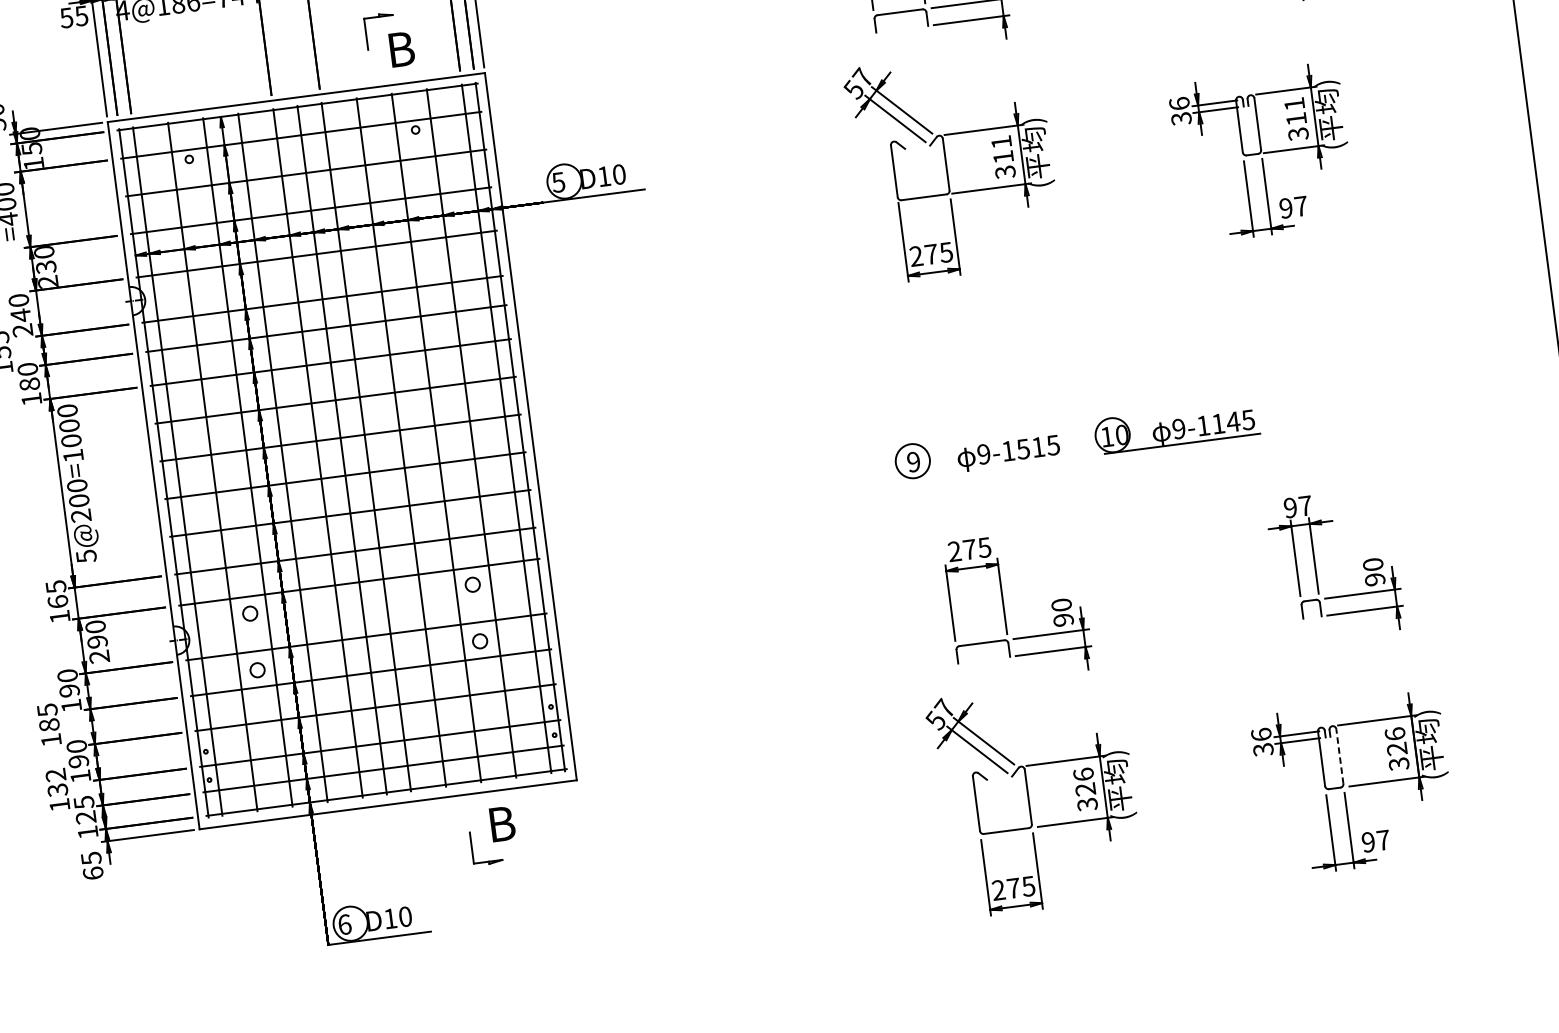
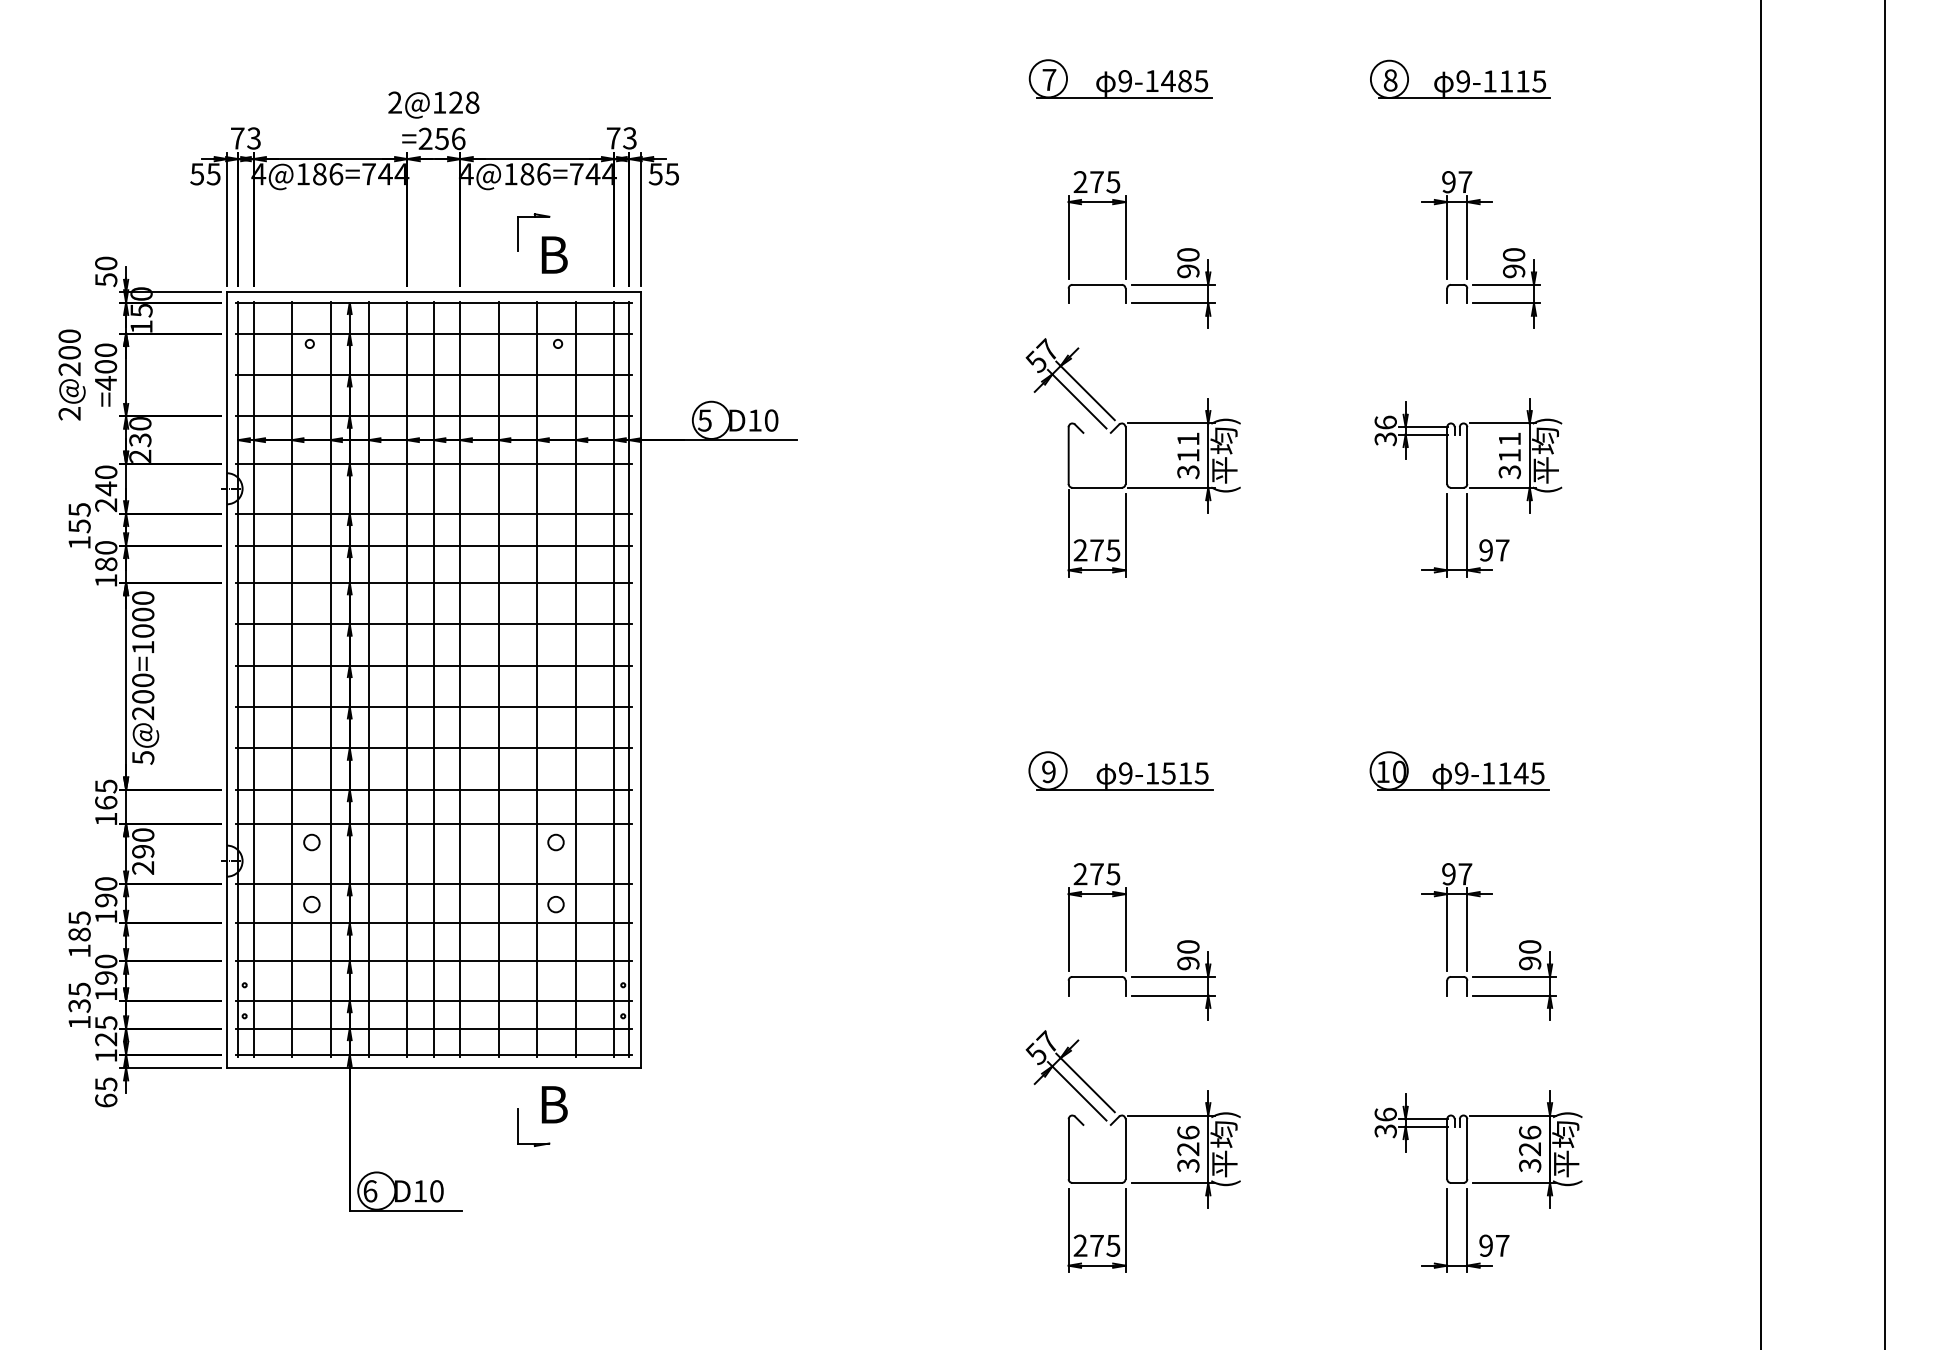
part: (1176, 426) -> (1459, 770), moved
line: (984, 469) -> (1124, 789), added
line: (1340, 756) -> (1467, 1149), dashed -> solid
text: (55, 775) -> (79, 989), 132 -> 135

